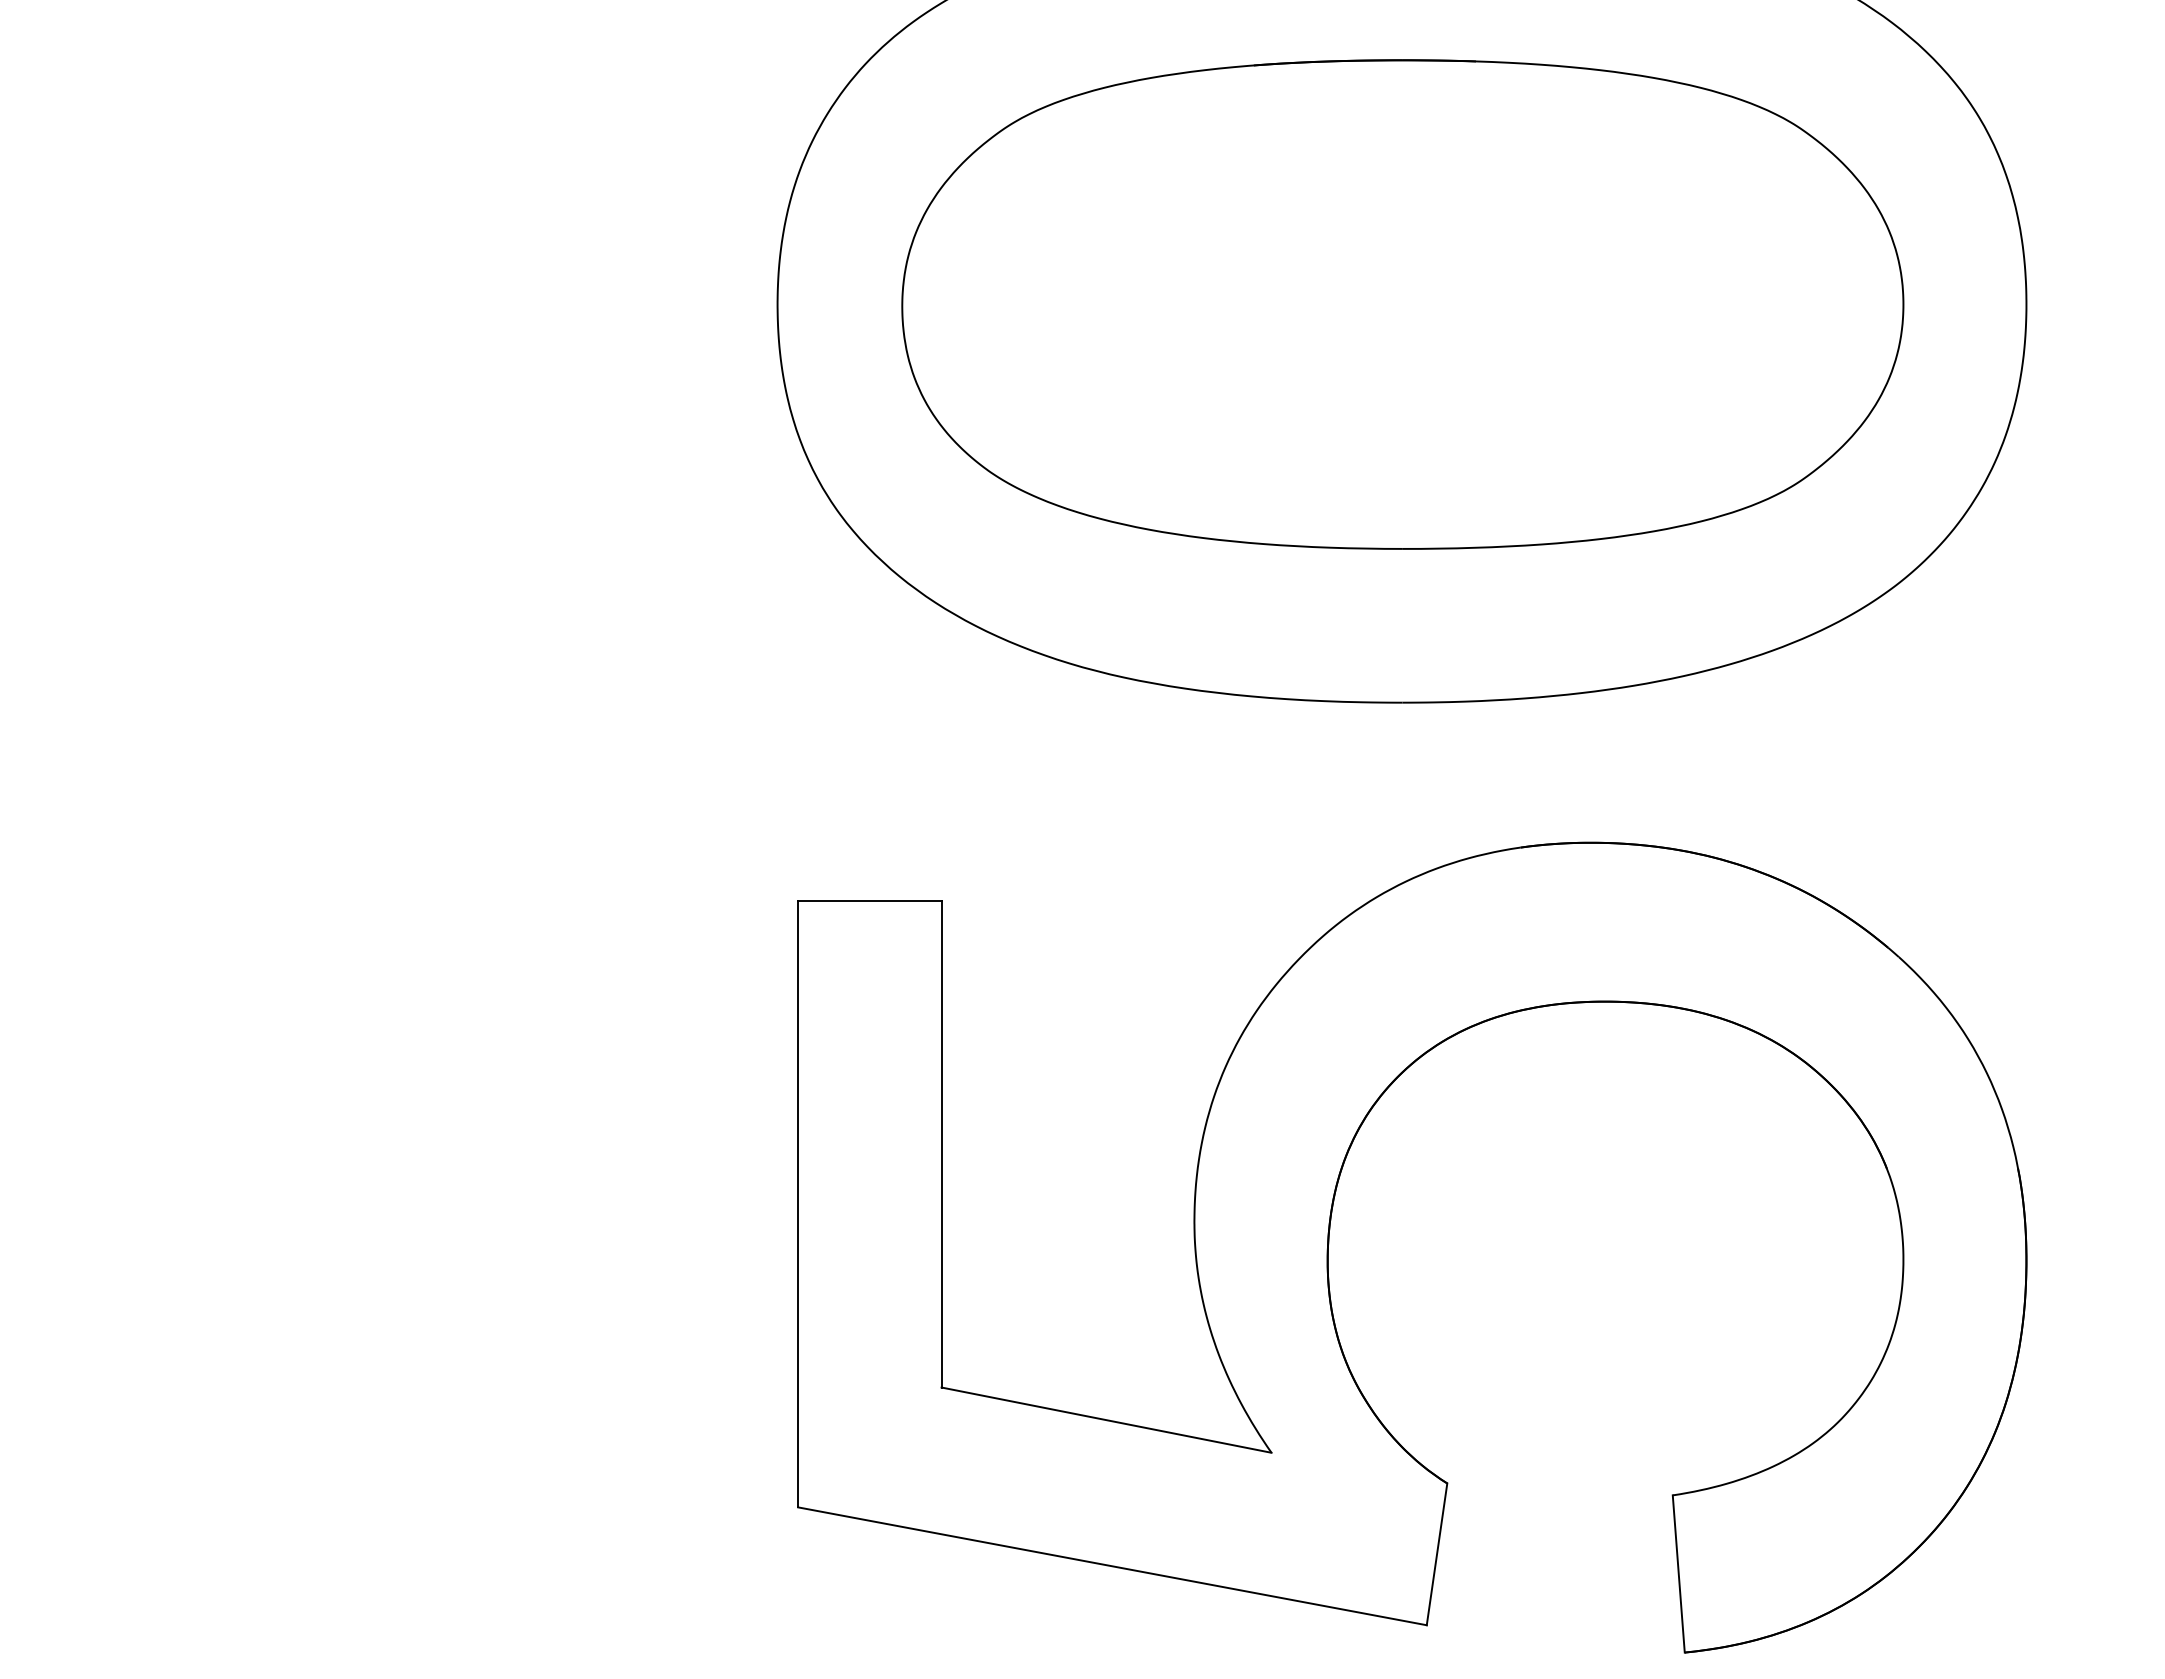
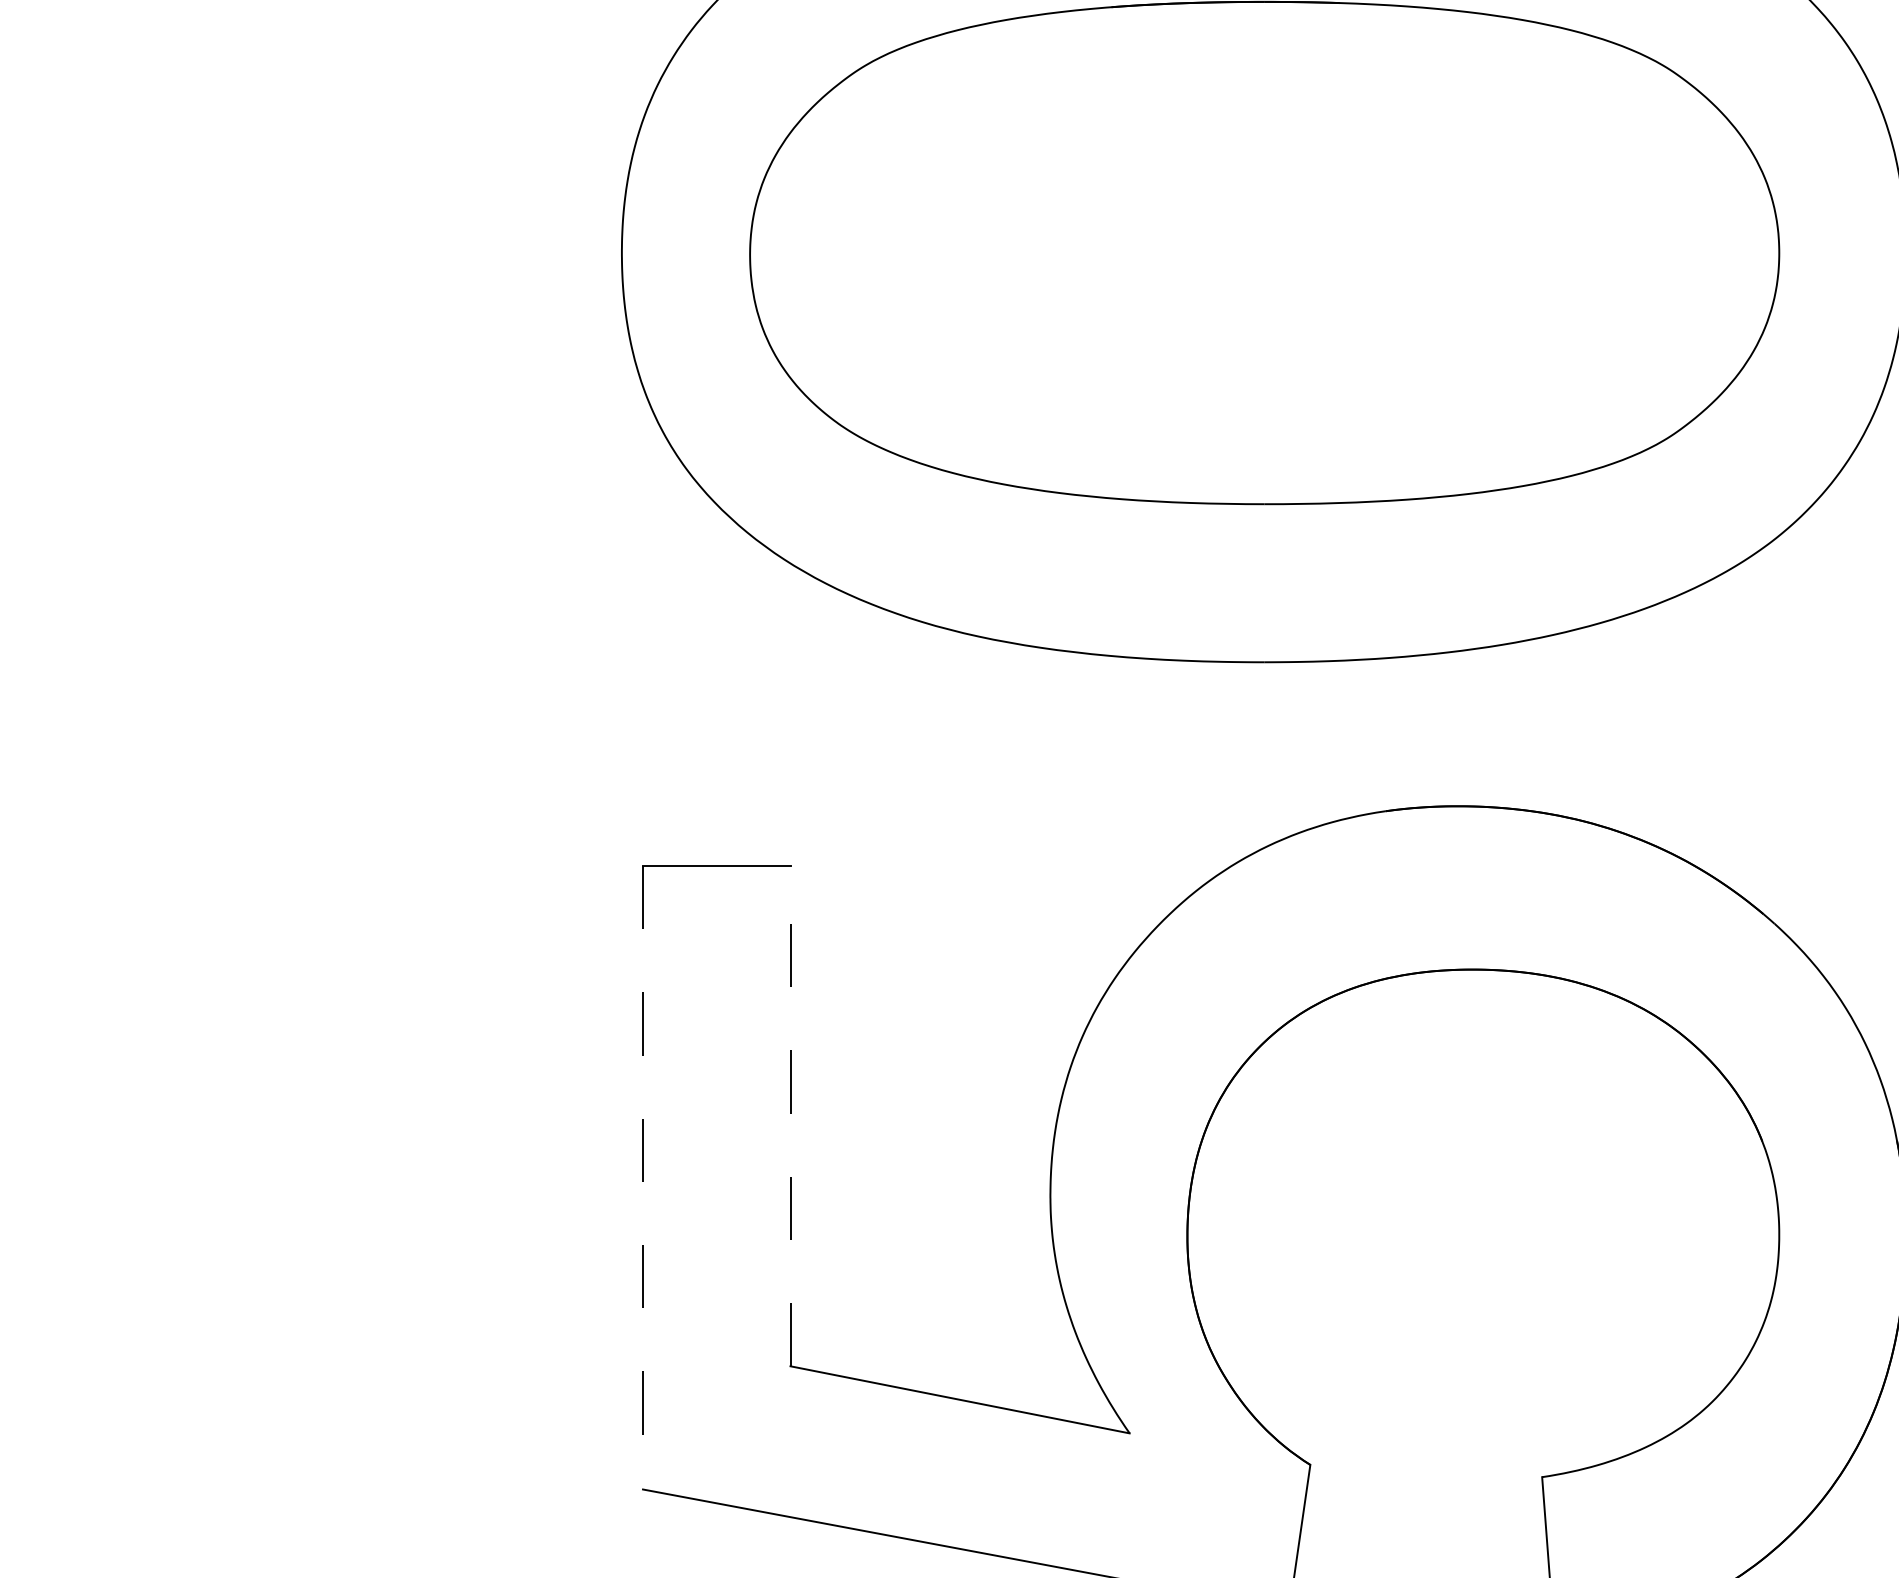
line: (941, 1143) -> (790, 1115), solid -> dashed
line: (798, 1204) -> (643, 1178), solid -> dashed

